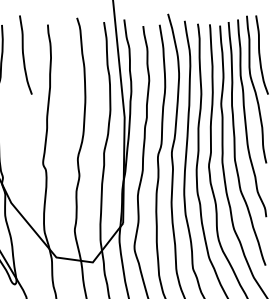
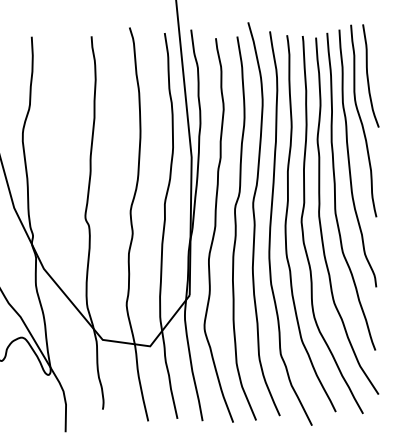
curve: (24, 54) -> (60, 75), removed

